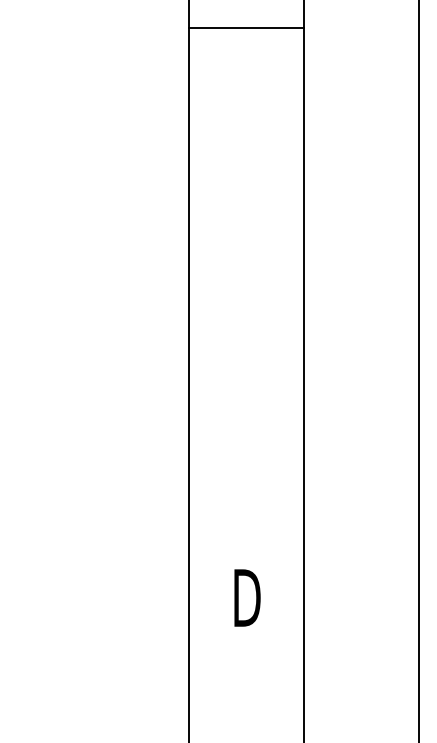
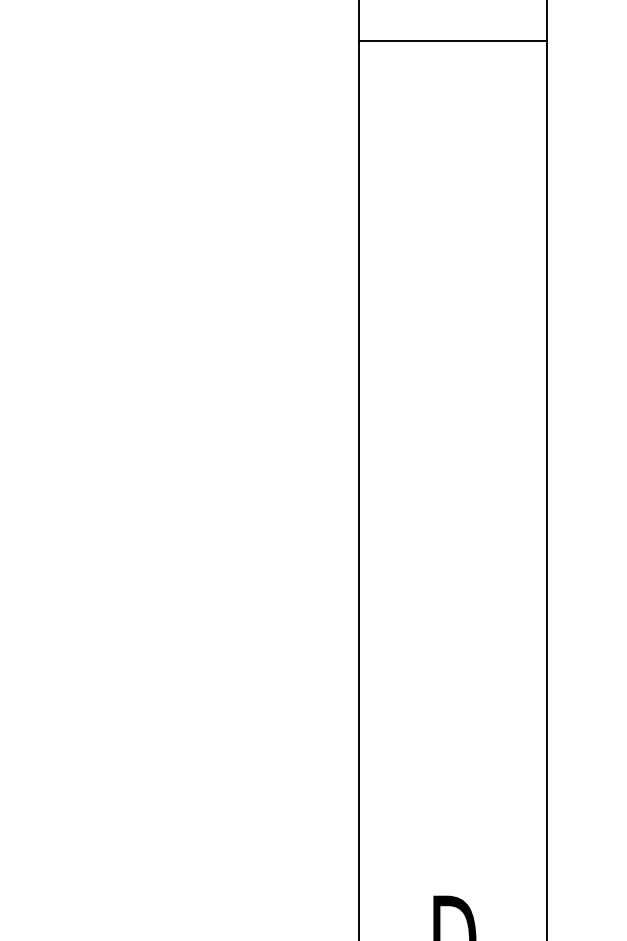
line: (246, 27) -> (453, 40), moved

